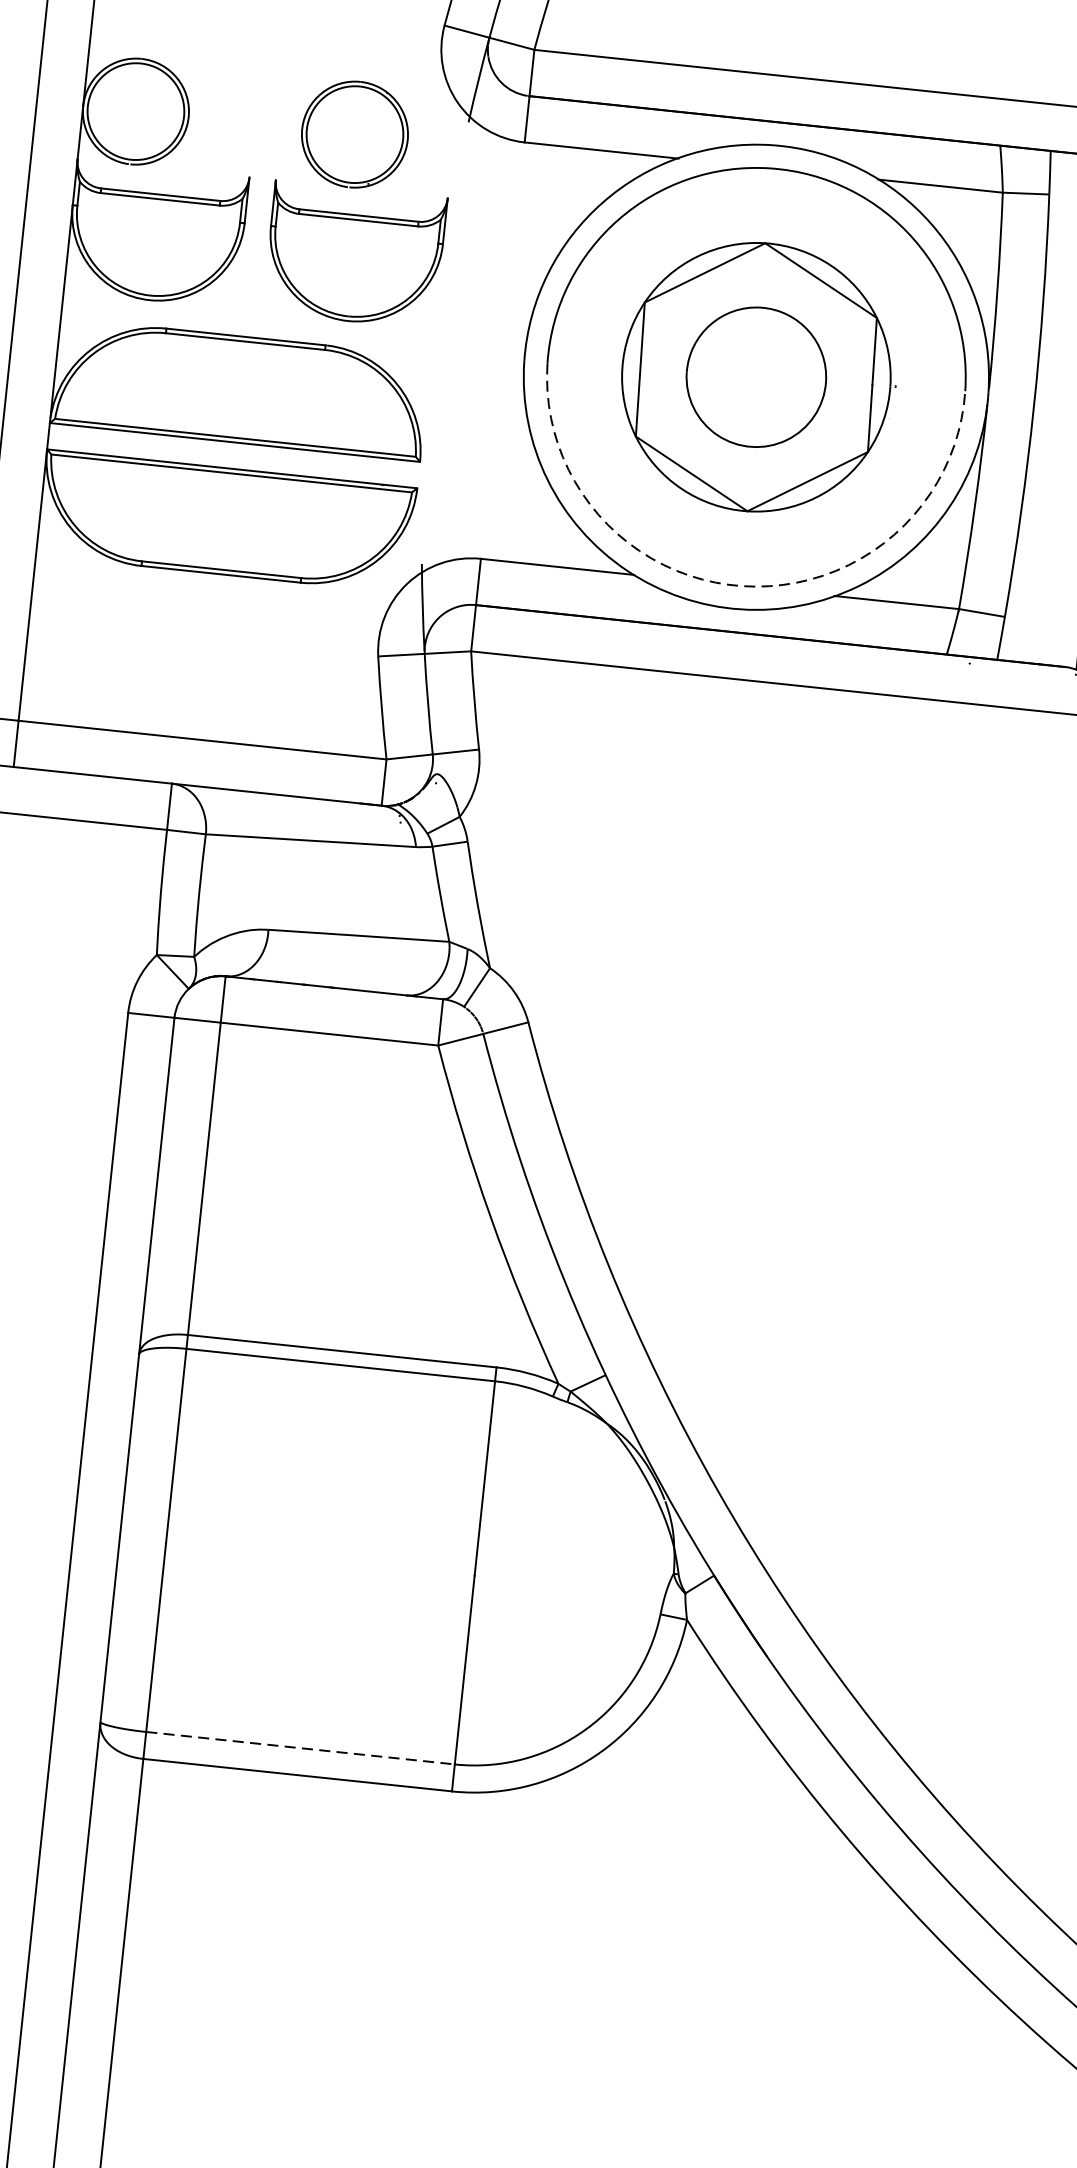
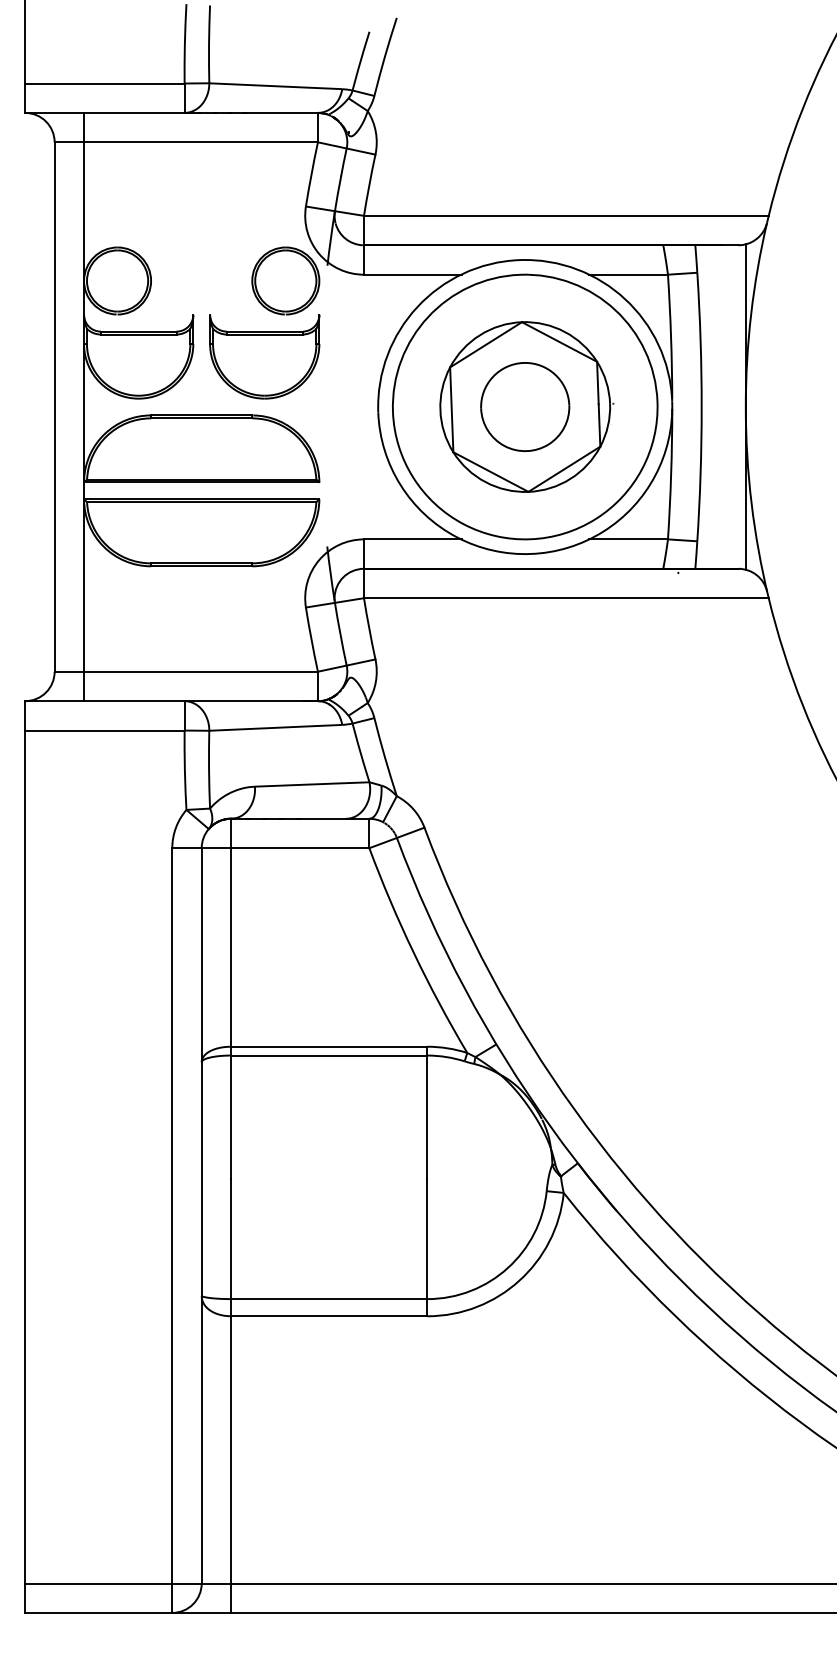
part: (354, 133) -> (285, 280), moved
arc: (742, 586) -> (530, 539), dashed -> solid
line: (300, 1748) -> (329, 1299), dashed -> solid

